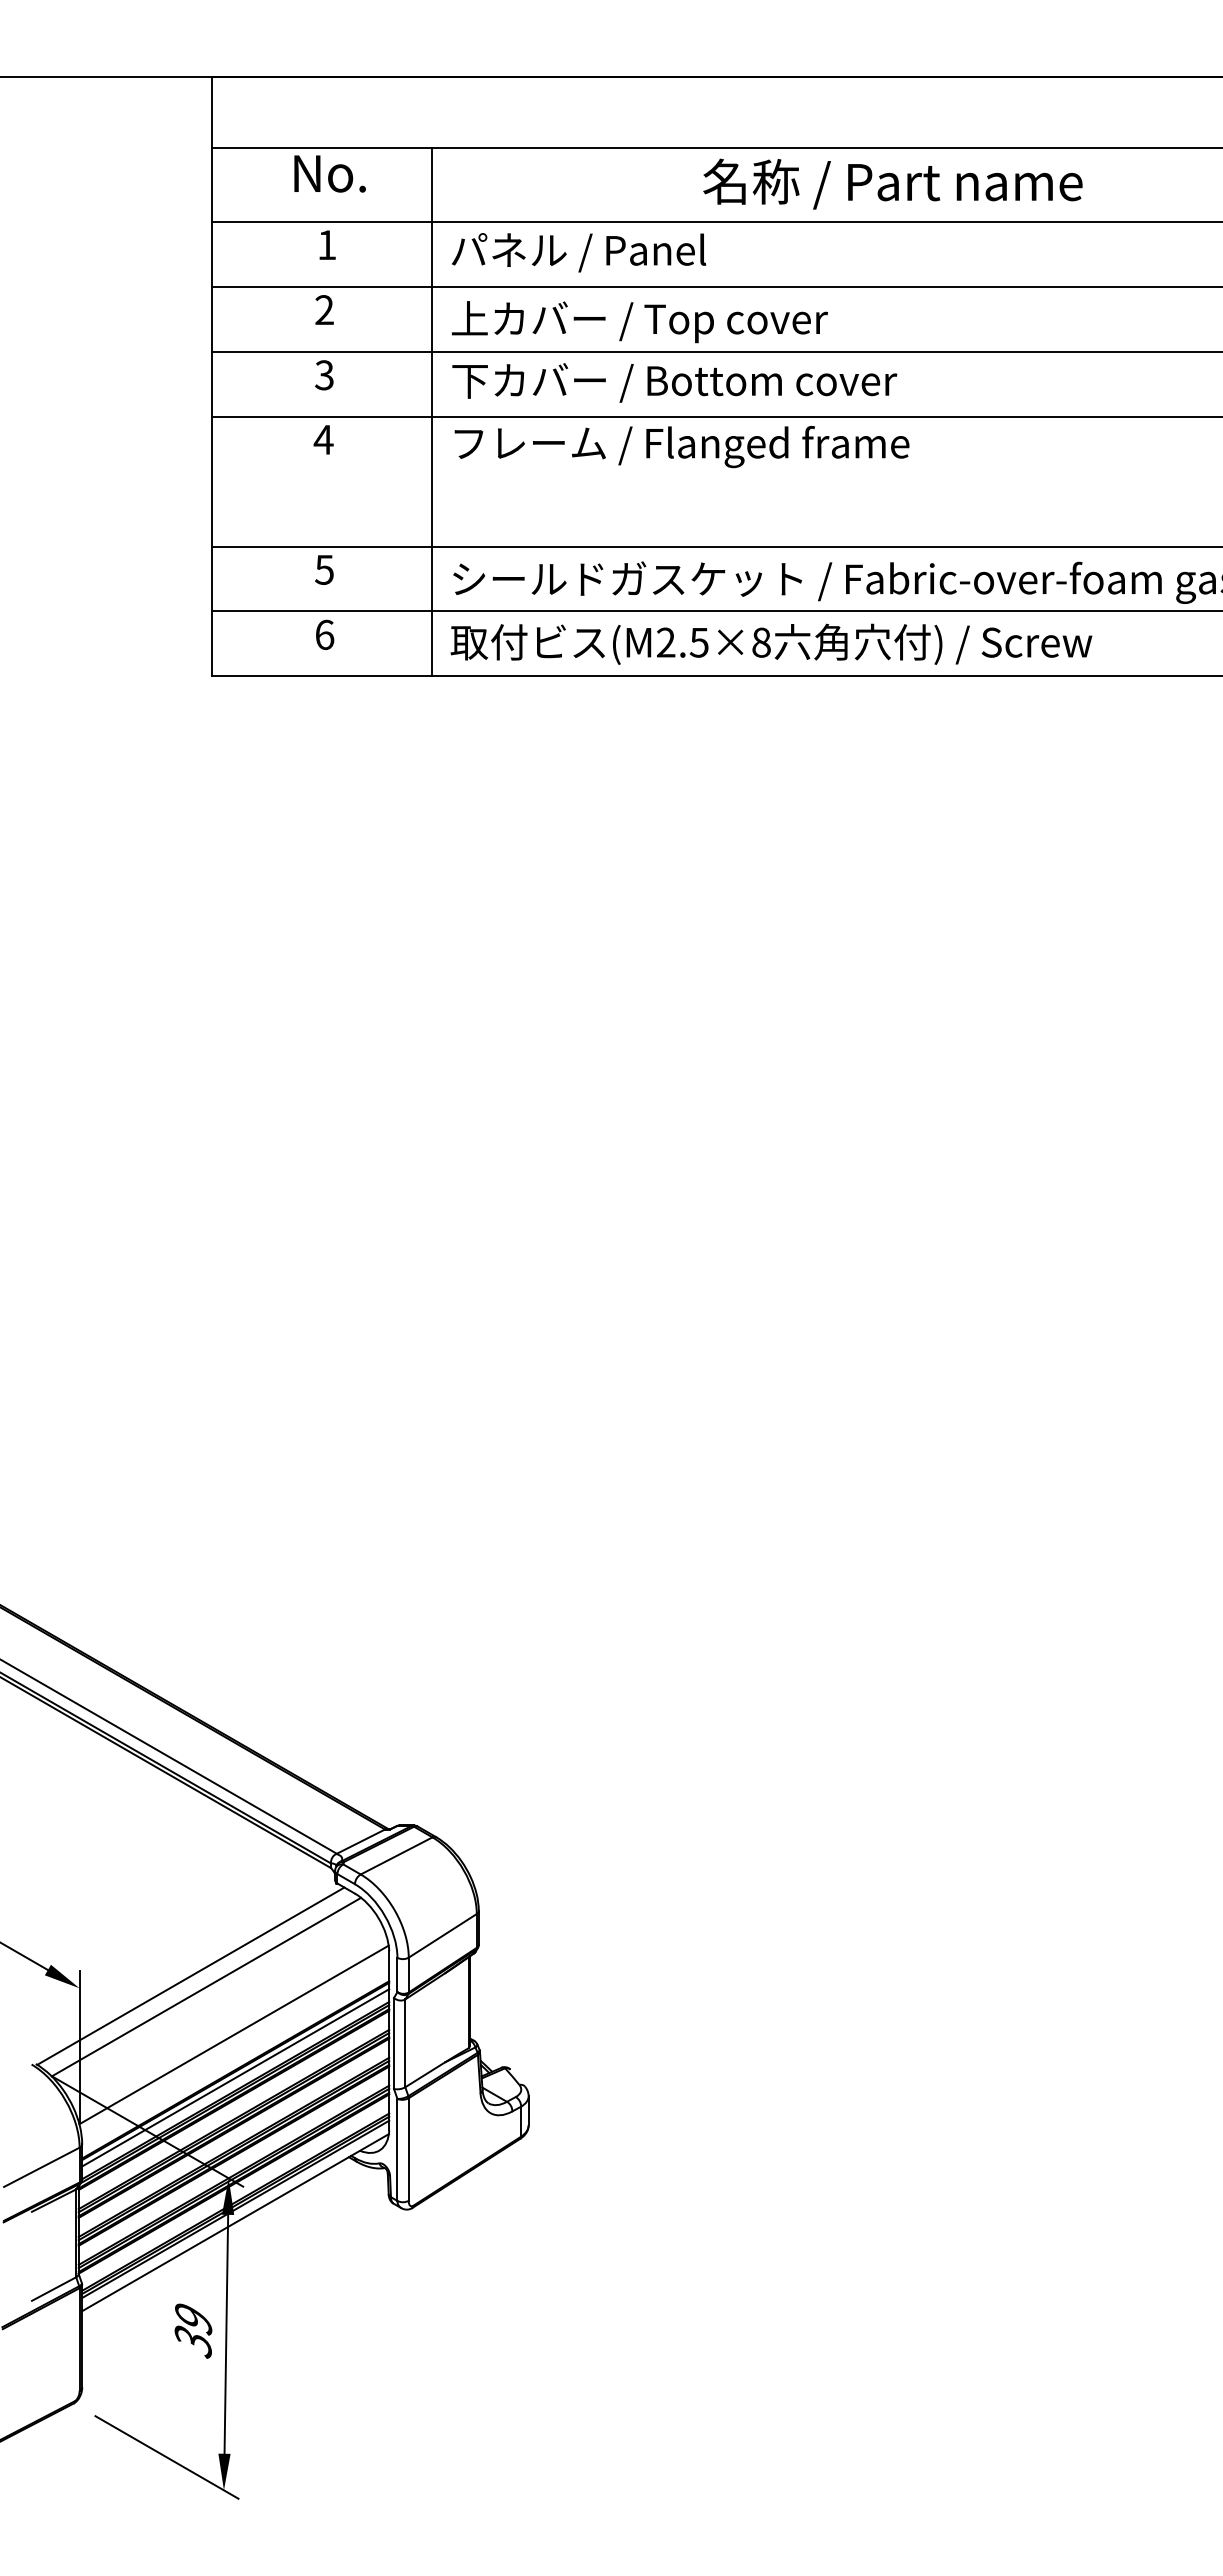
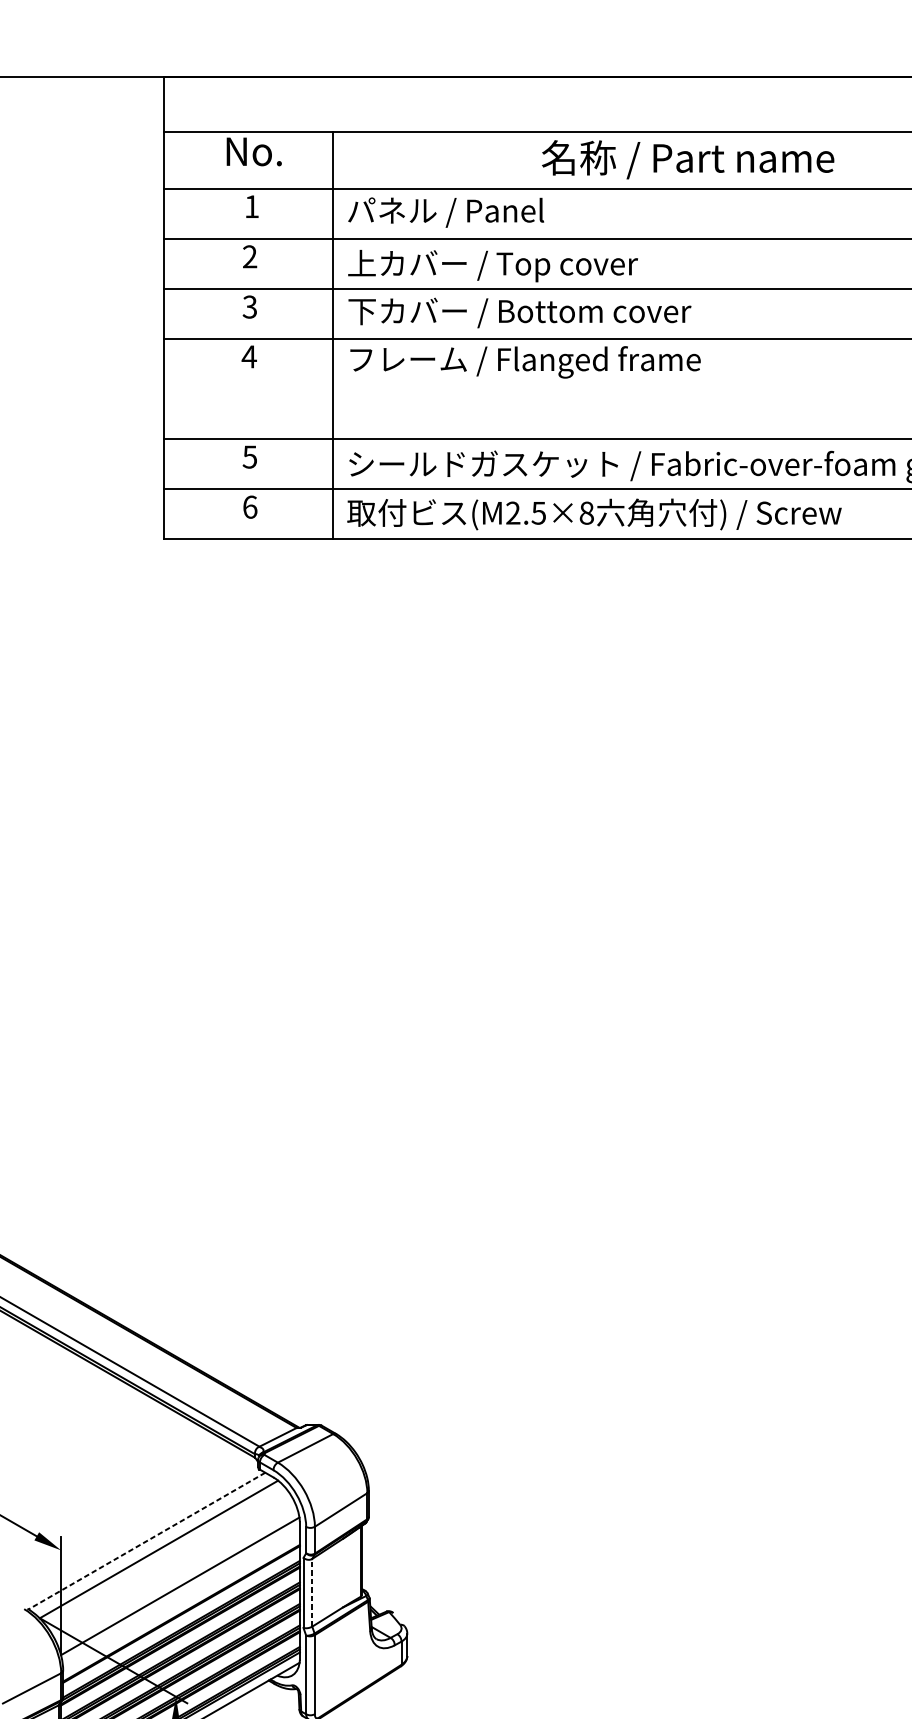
line: (190, 1976) -> (146, 1541), solid -> dashed
line: (405, 2043) -> (312, 1592), solid -> dashed
line: (235, 2077) -> (181, 1619), removed

